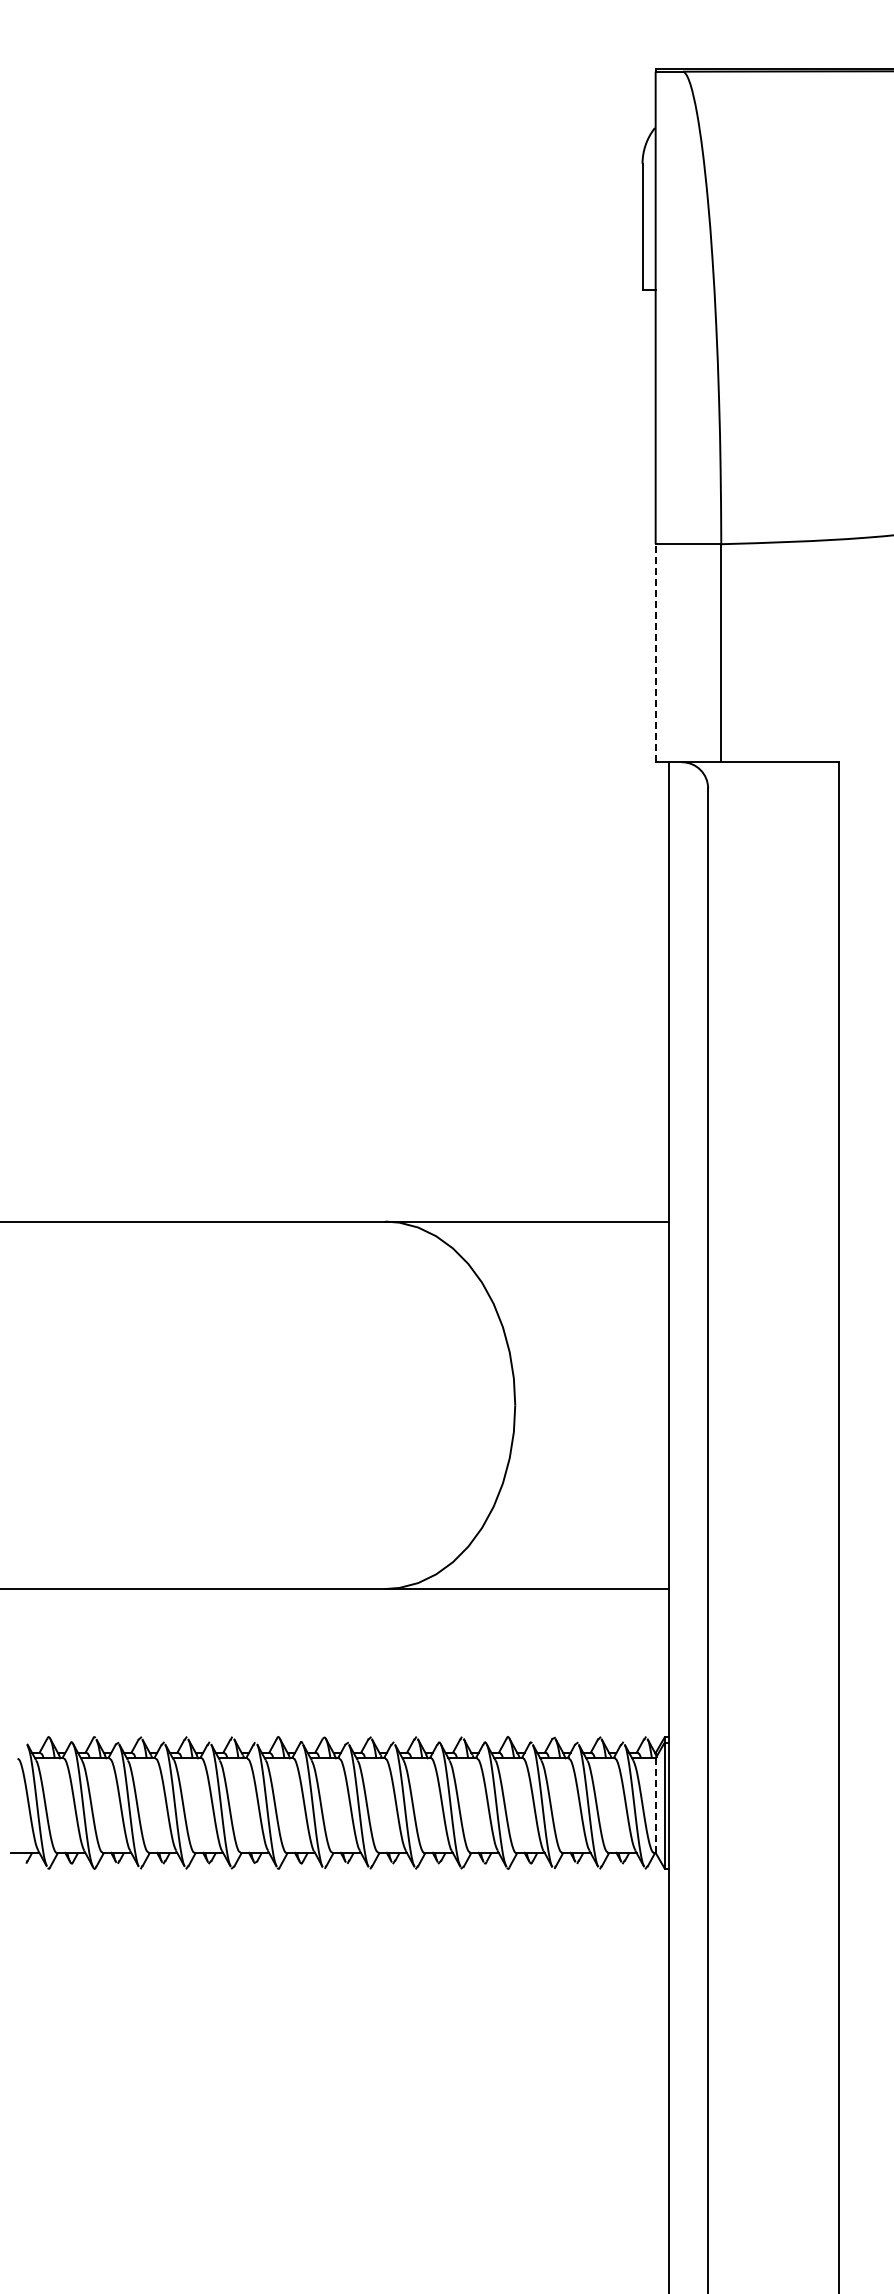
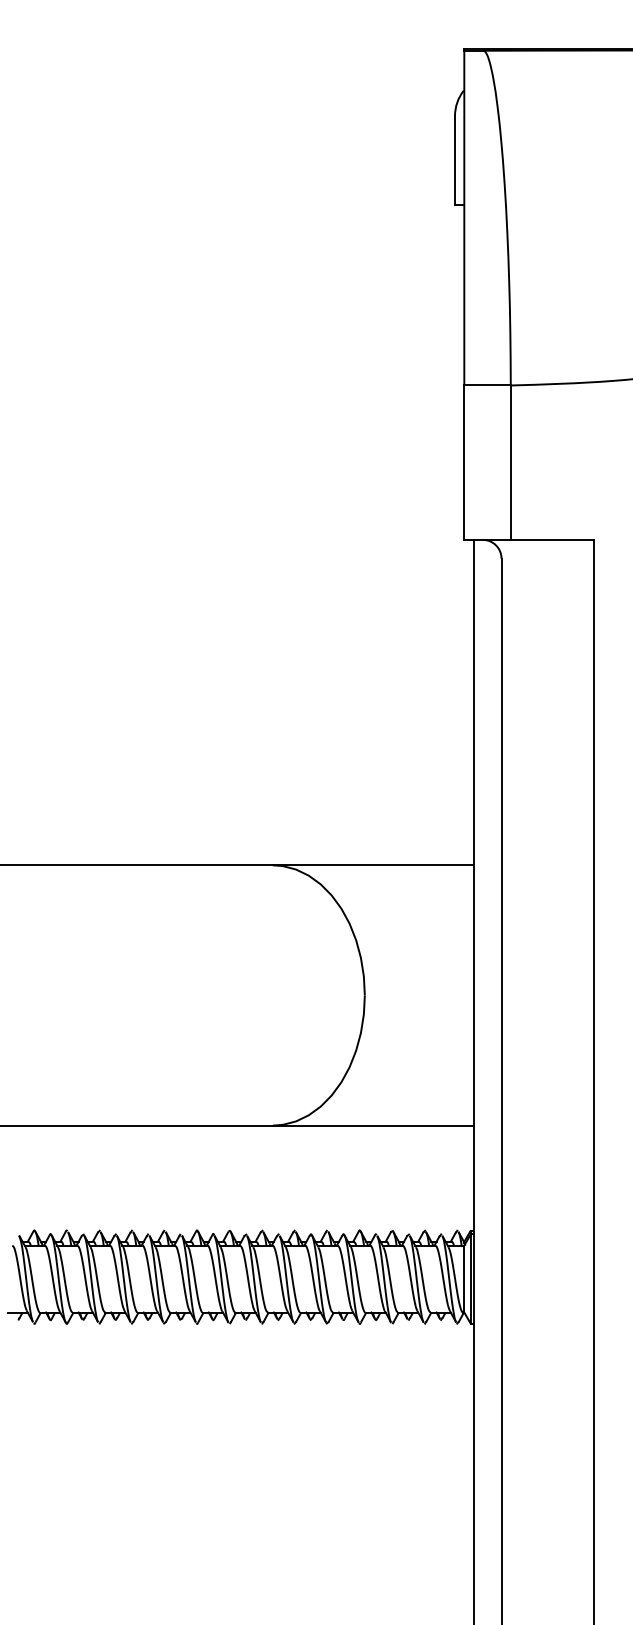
line: (655, 652) -> (464, 462), dashed -> solid
line: (655, 1806) -> (464, 1279), dashed -> solid

